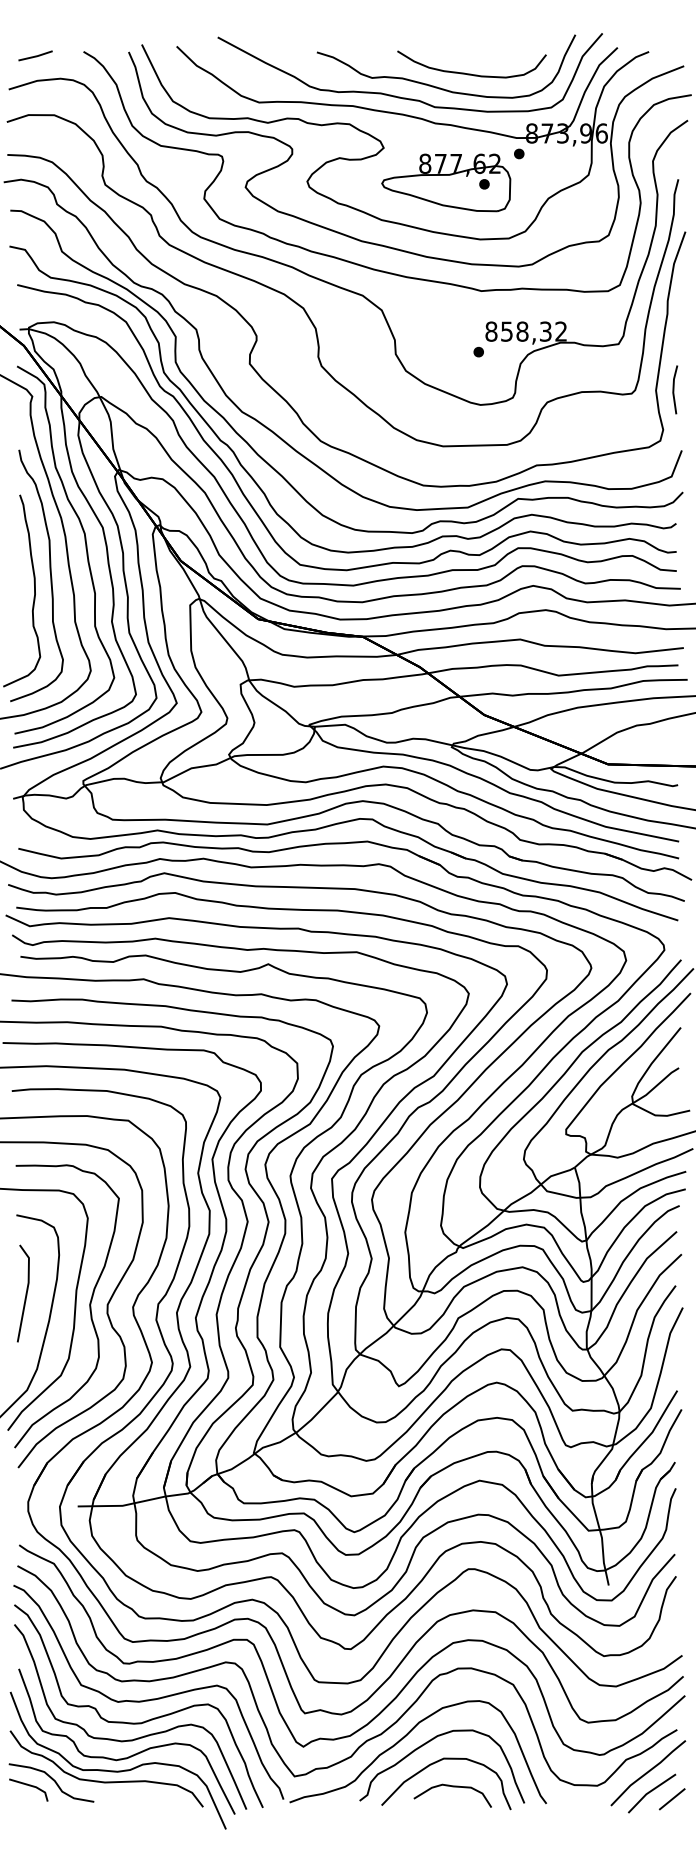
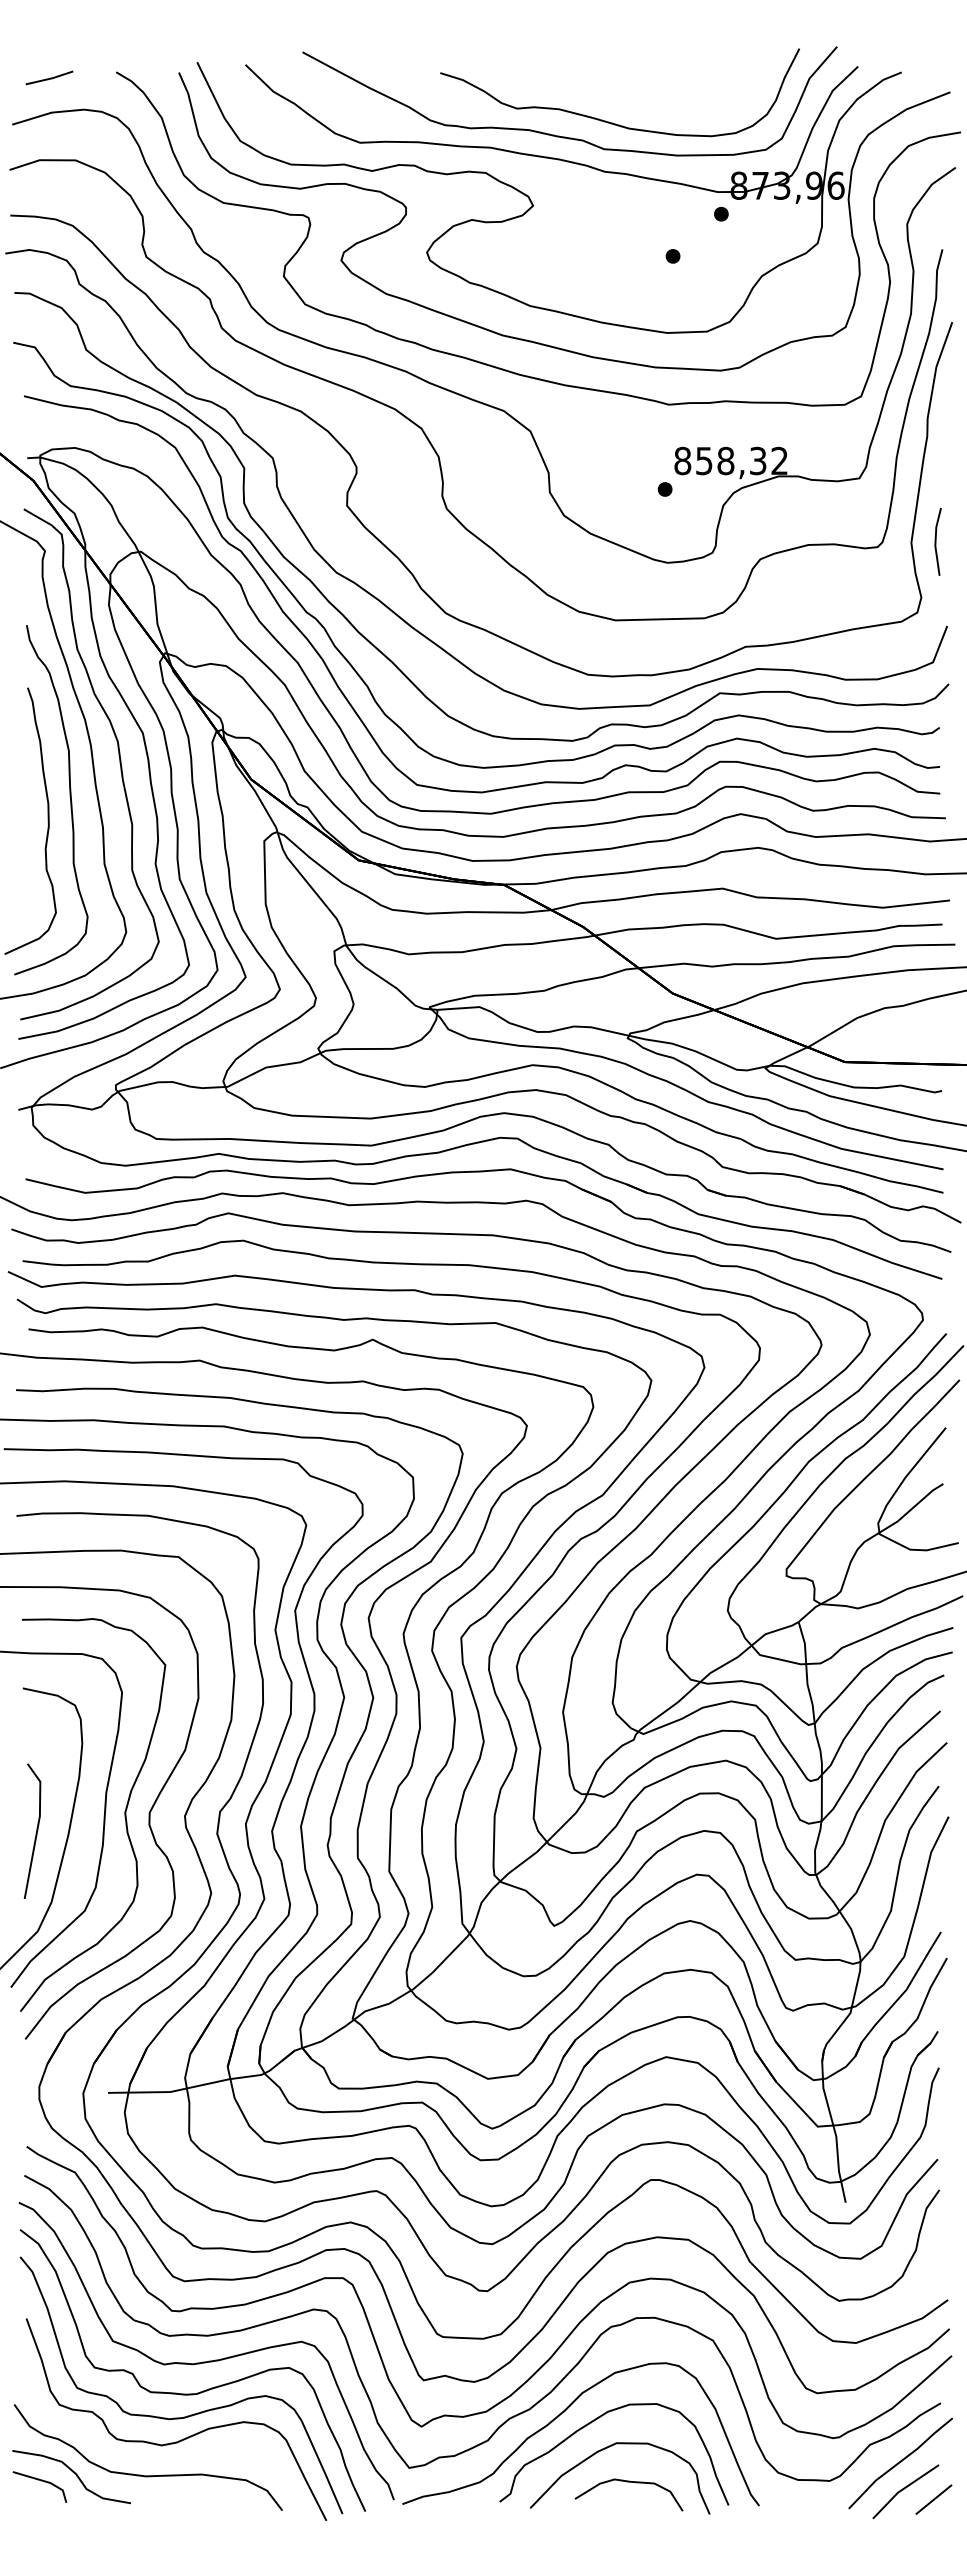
part: (468, 73) -> (651, 102), removed
part: (445, 182) -> (619, 253), removed
part: (23, 1293) -> (32, 1830), moved
part: (121, 1770) -> (168, 2459), removed

